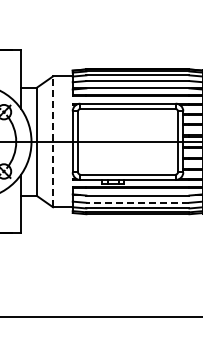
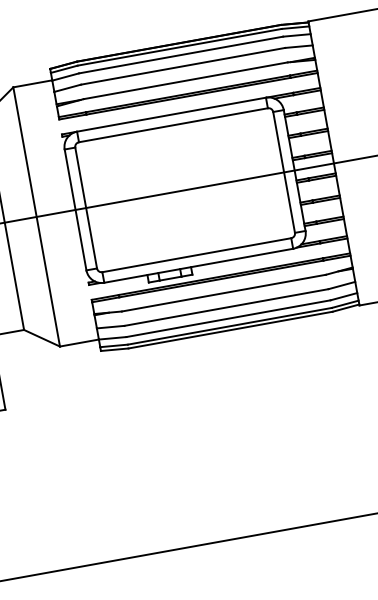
line: (53, 141) -> (37, 216), dashed -> solid
line: (137, 202) -> (225, 307), dashed -> solid

